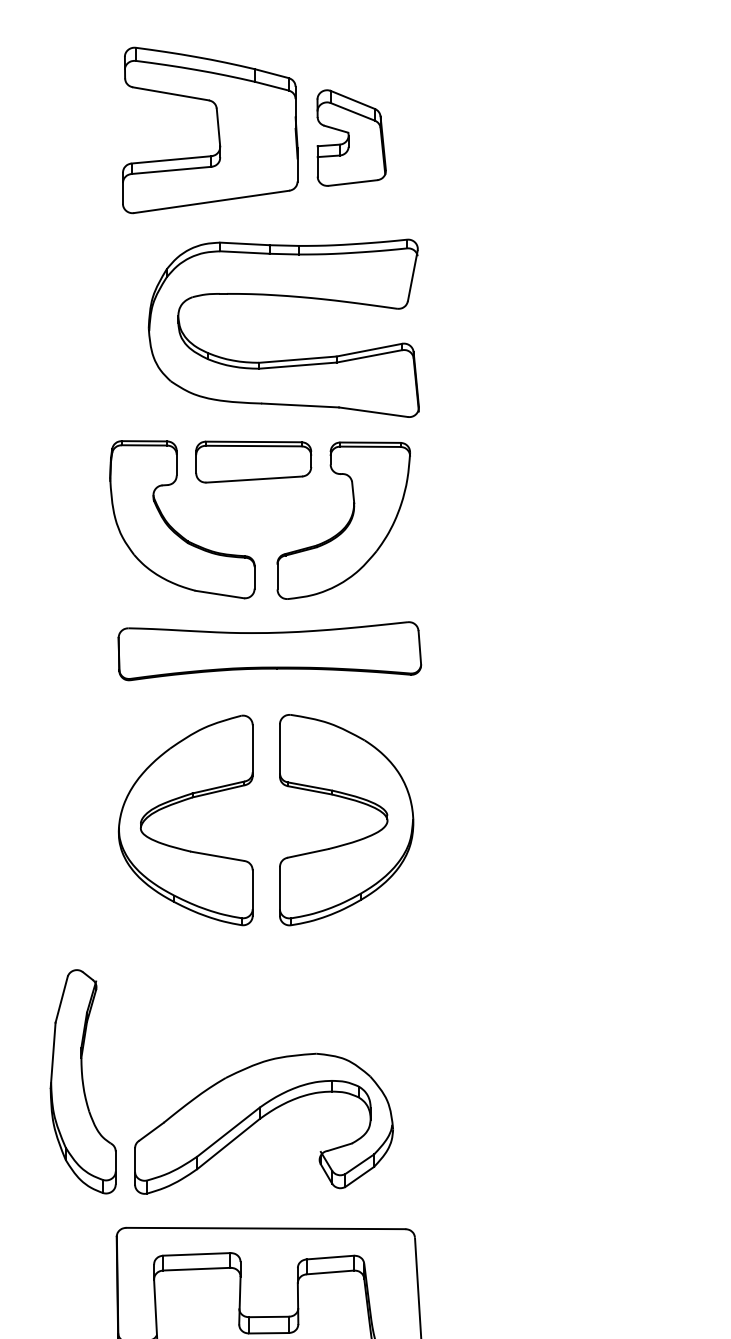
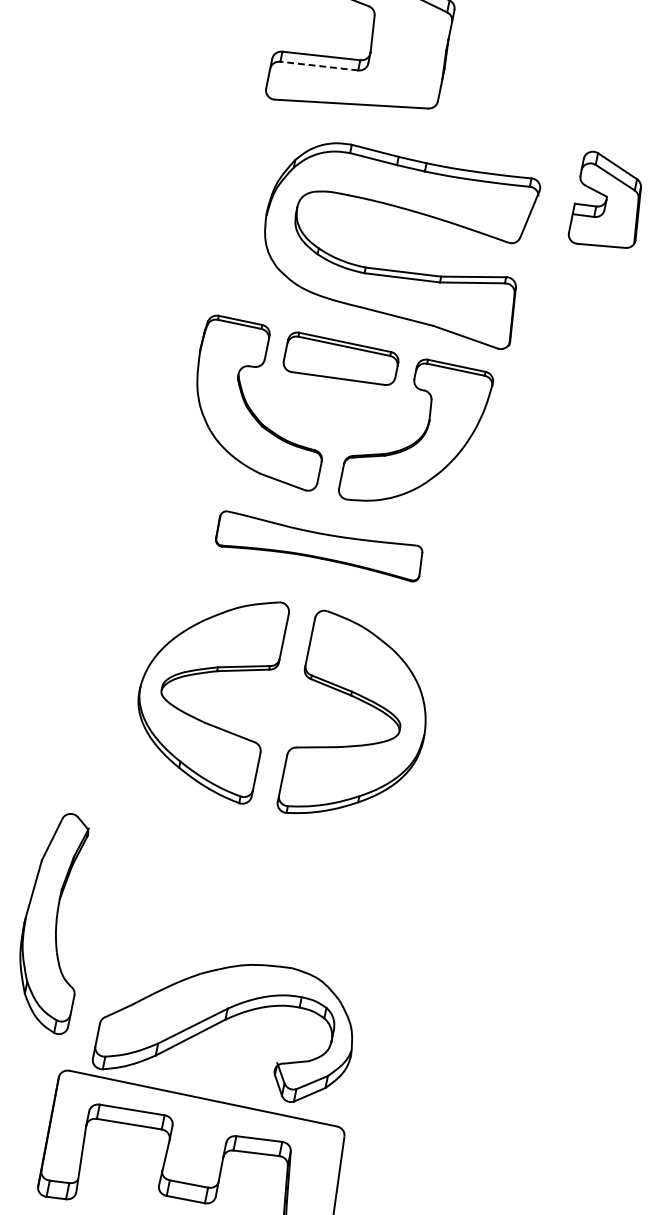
part: (351, 137) -> (608, 201), moved
line: (171, 170) -> (319, 66), solid -> dashed
part: (269, 651) -> (319, 546), size x0.7
part: (263, 1123) -> (227, 1024), moved

